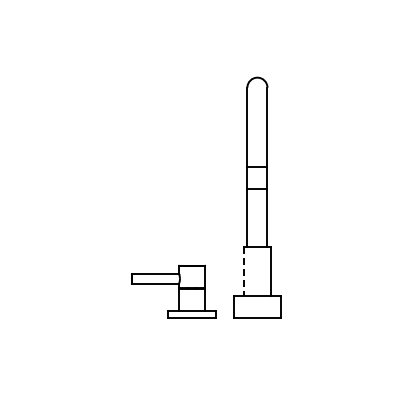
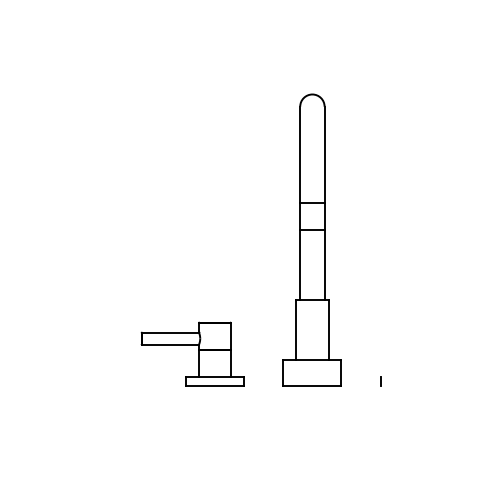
line: (243, 272) -> (295, 330), dashed -> solid
part: (173, 291) -> (192, 353), moved
line: (313, 314) -> (380, 381), added

